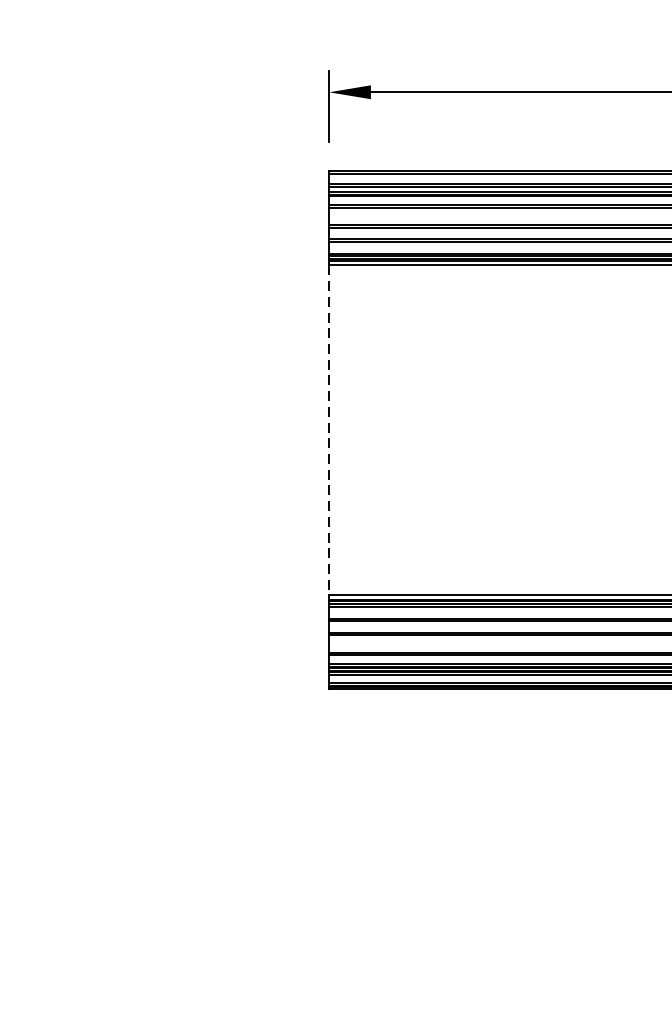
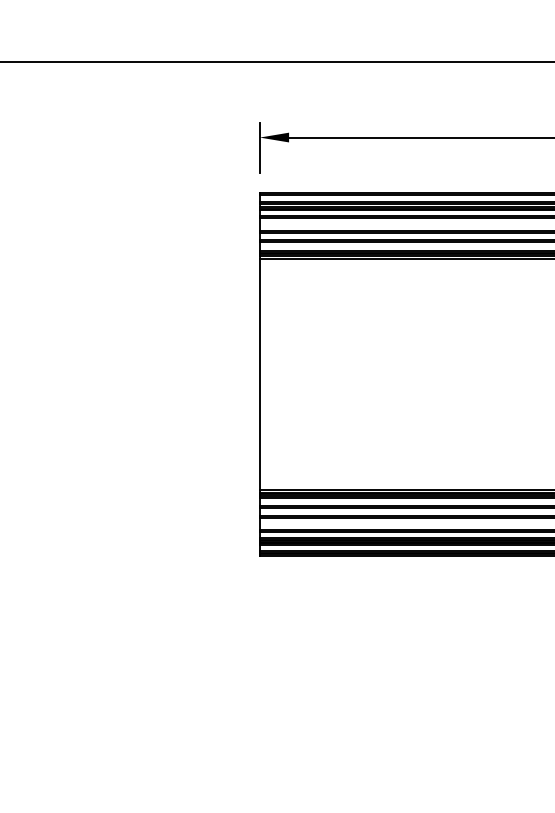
line: (328, 430) -> (259, 374), dashed -> solid

